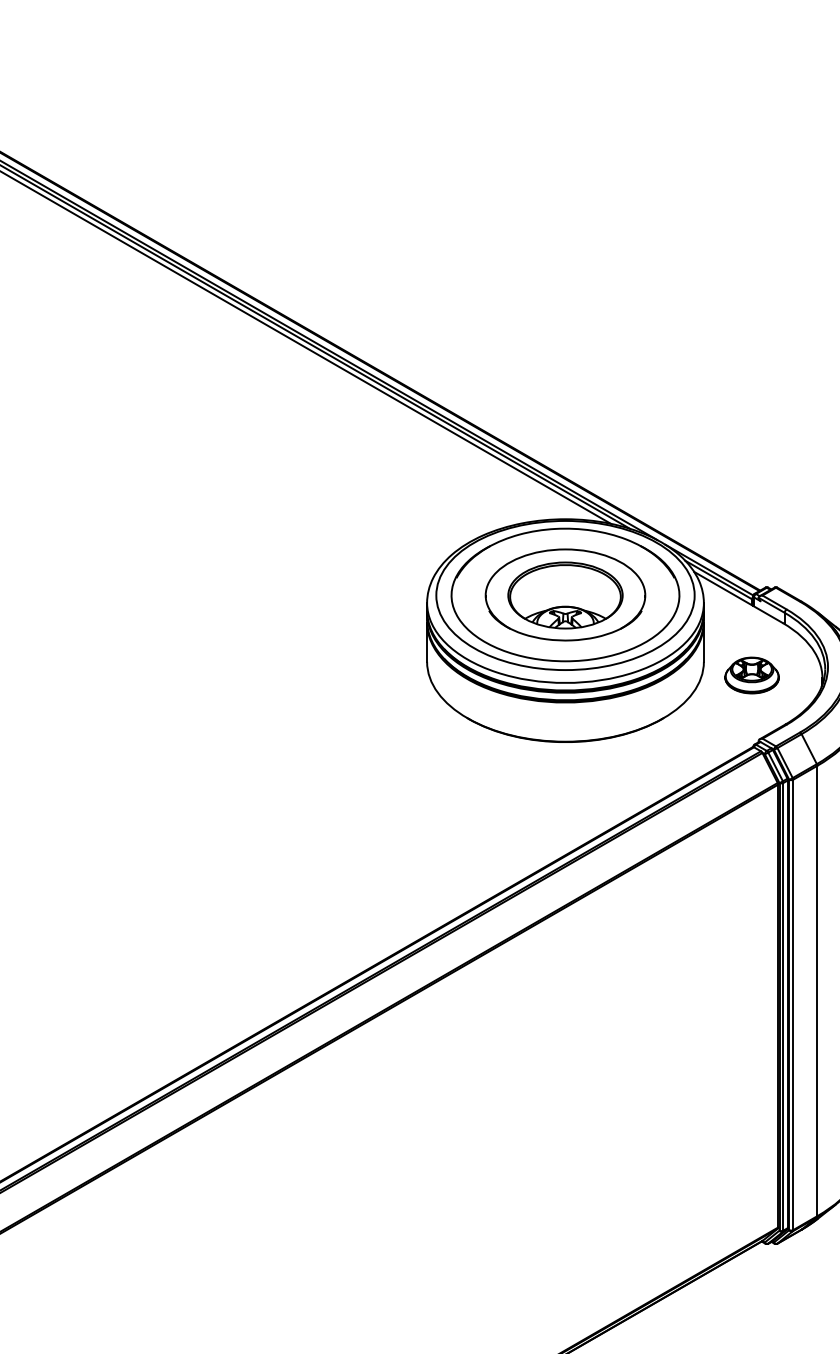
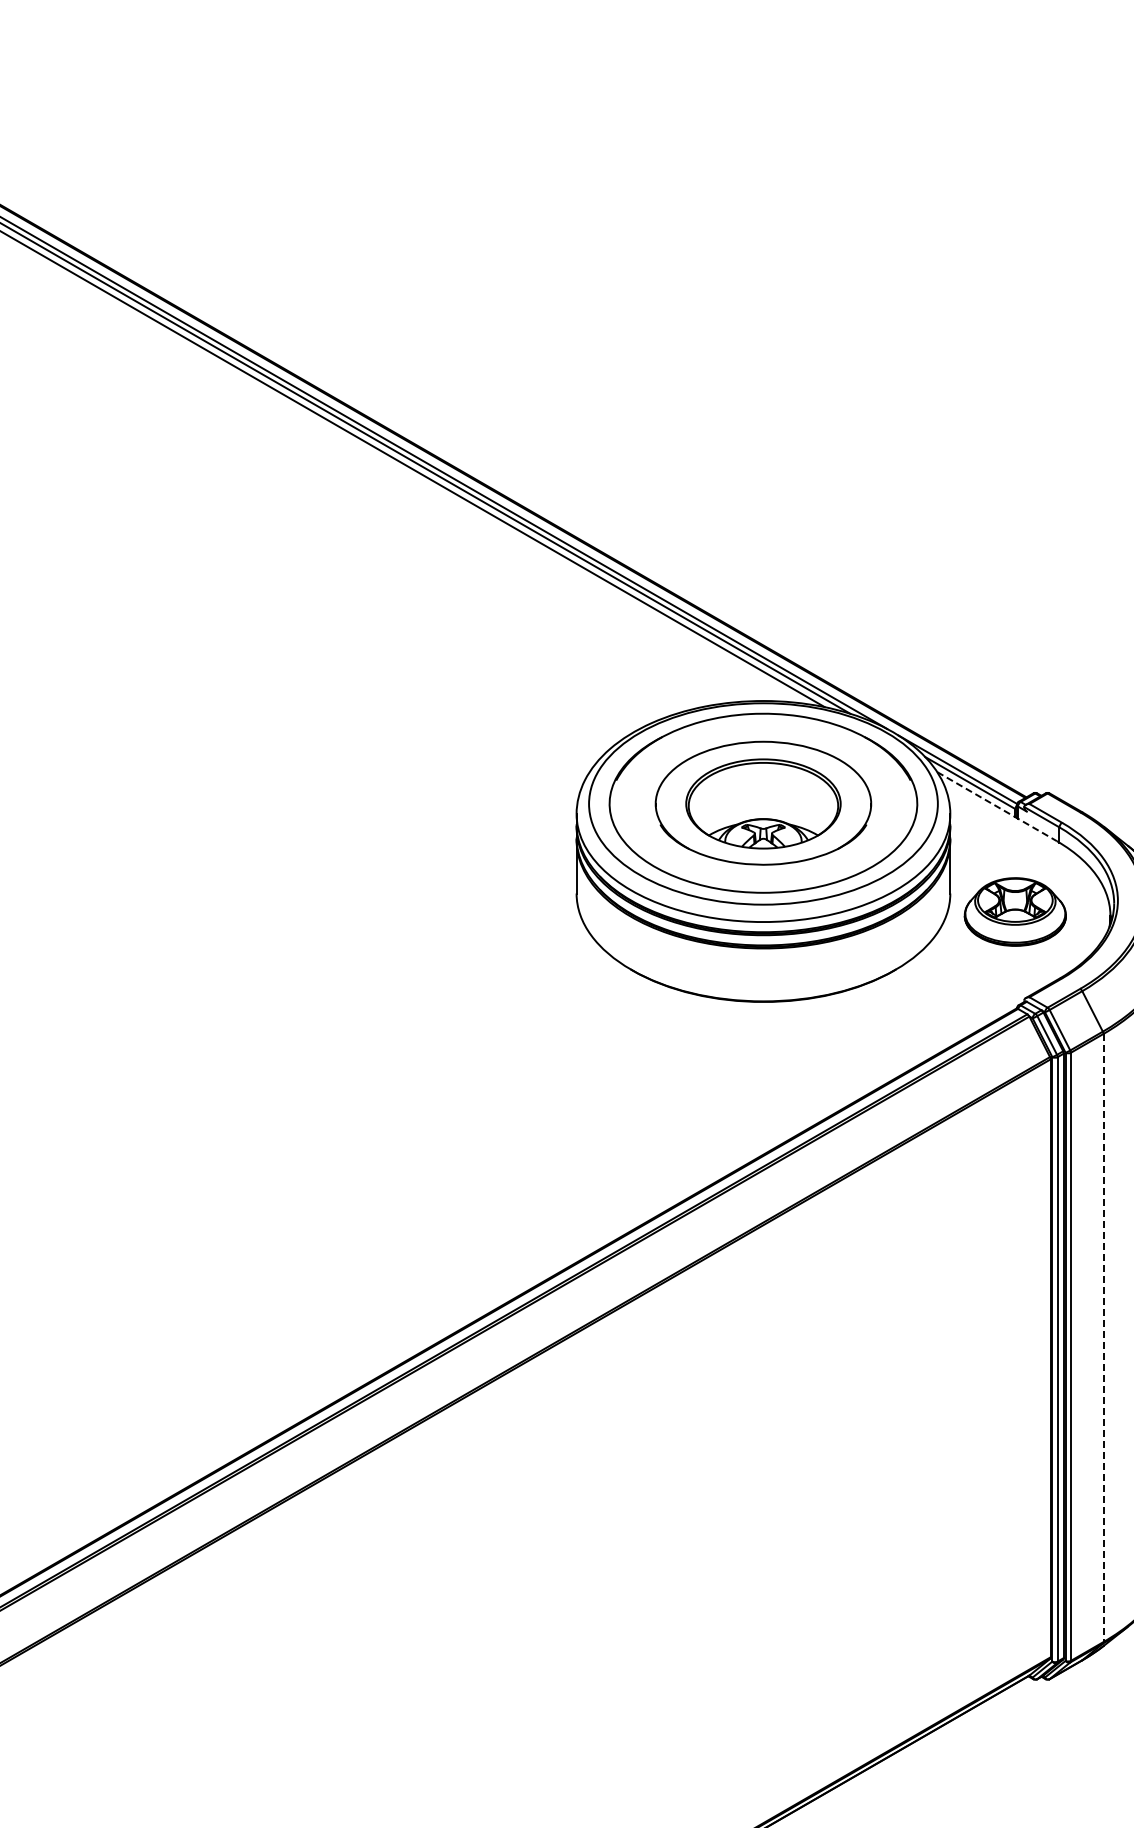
line: (738, 597) -> (997, 806), solid -> dashed
part: (752, 675) -> (1015, 911), size x1.4
line: (817, 991) -> (1103, 1338), solid -> dashed

